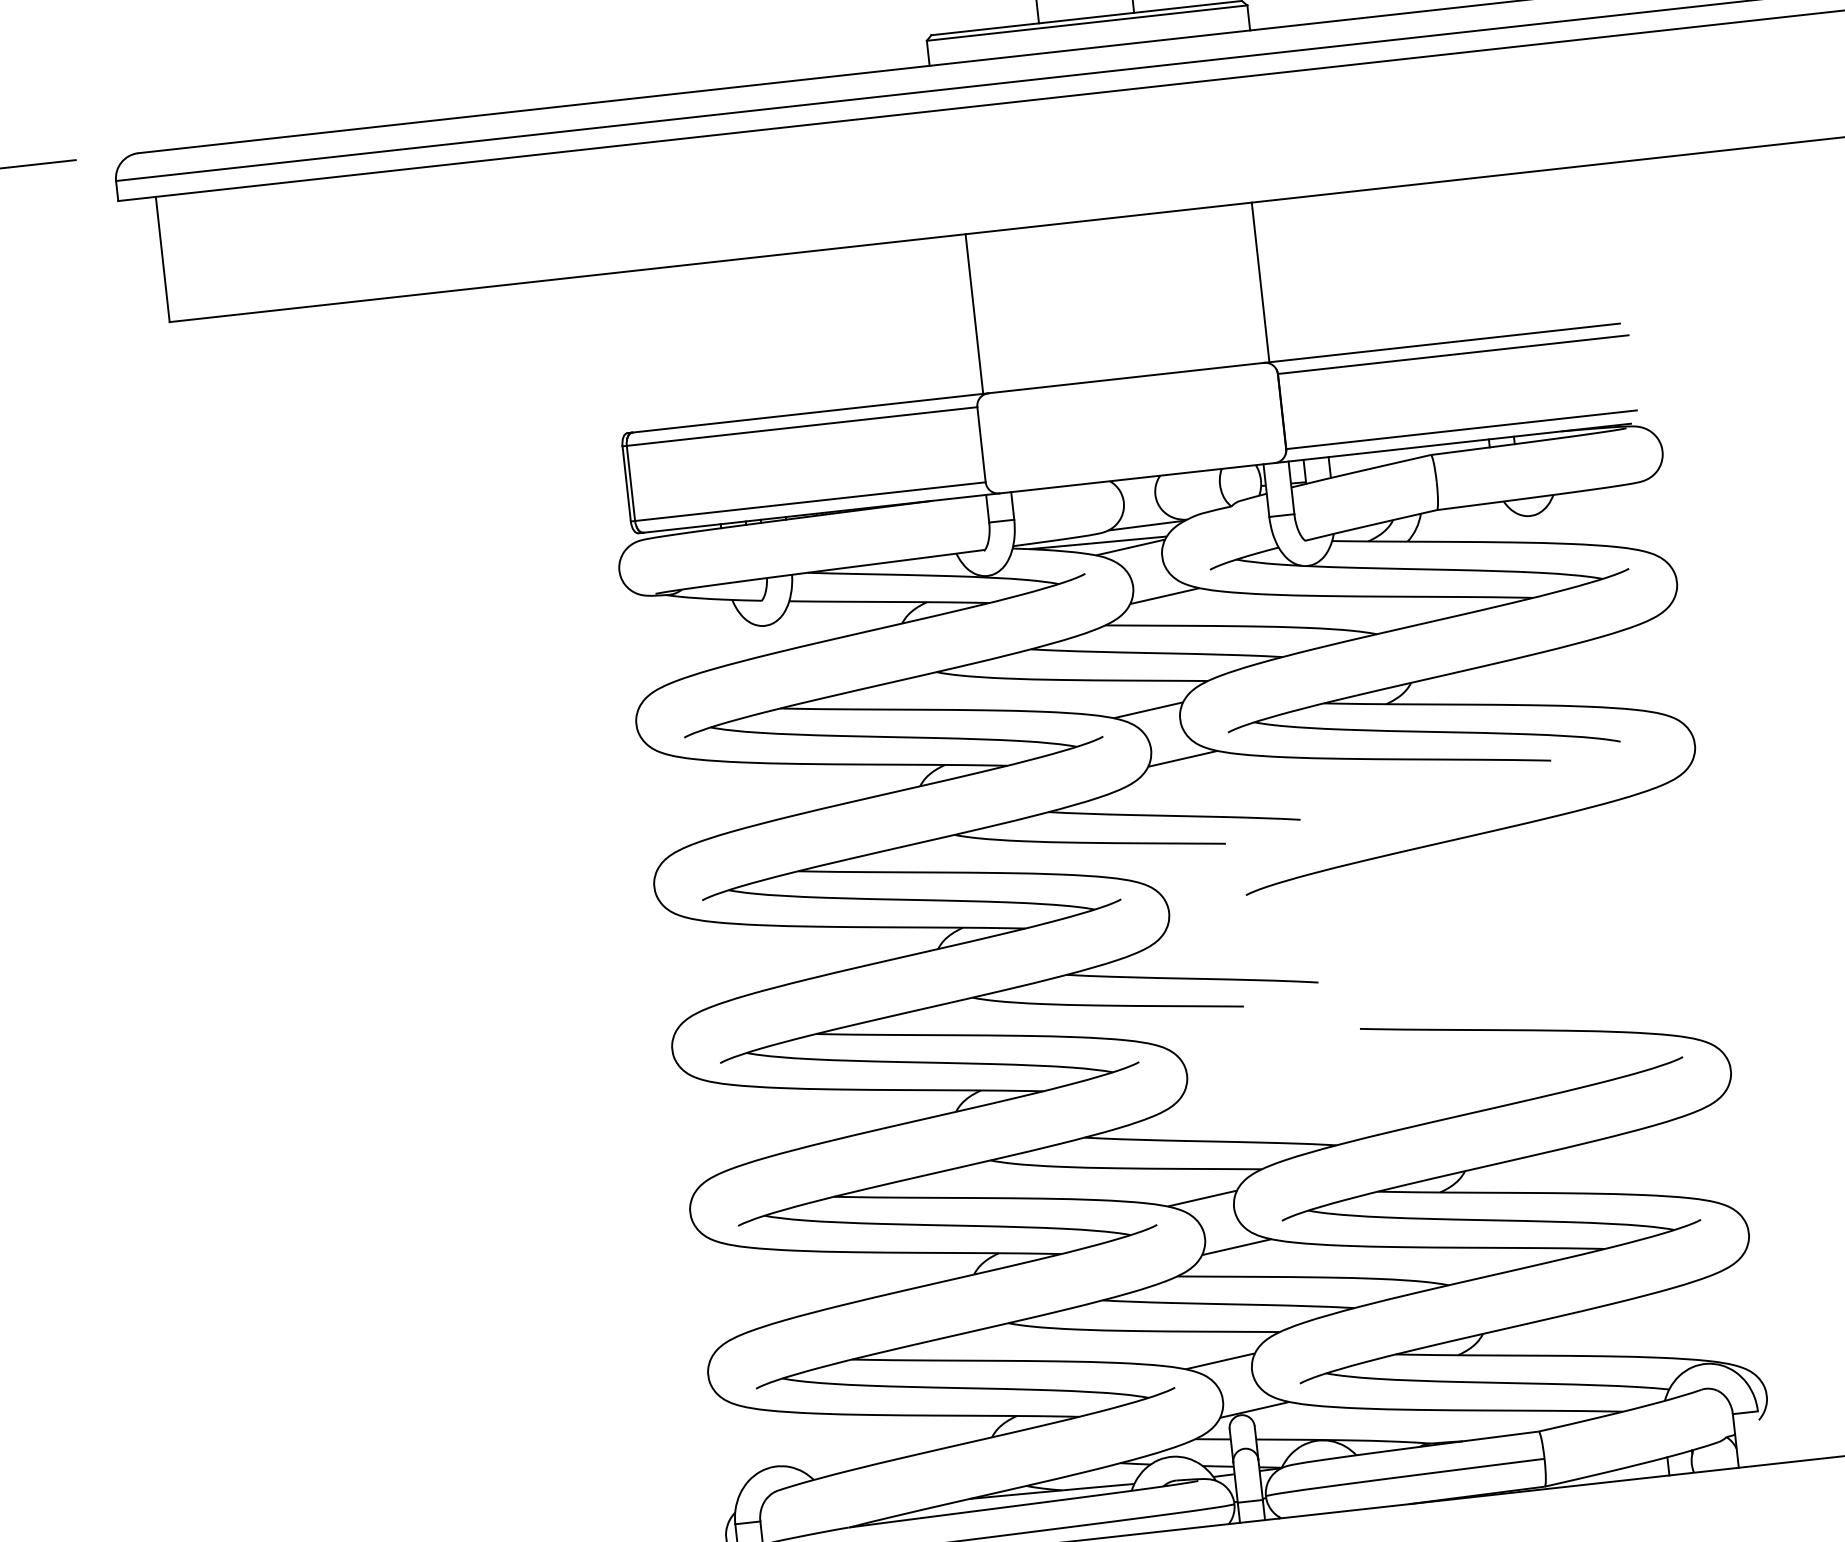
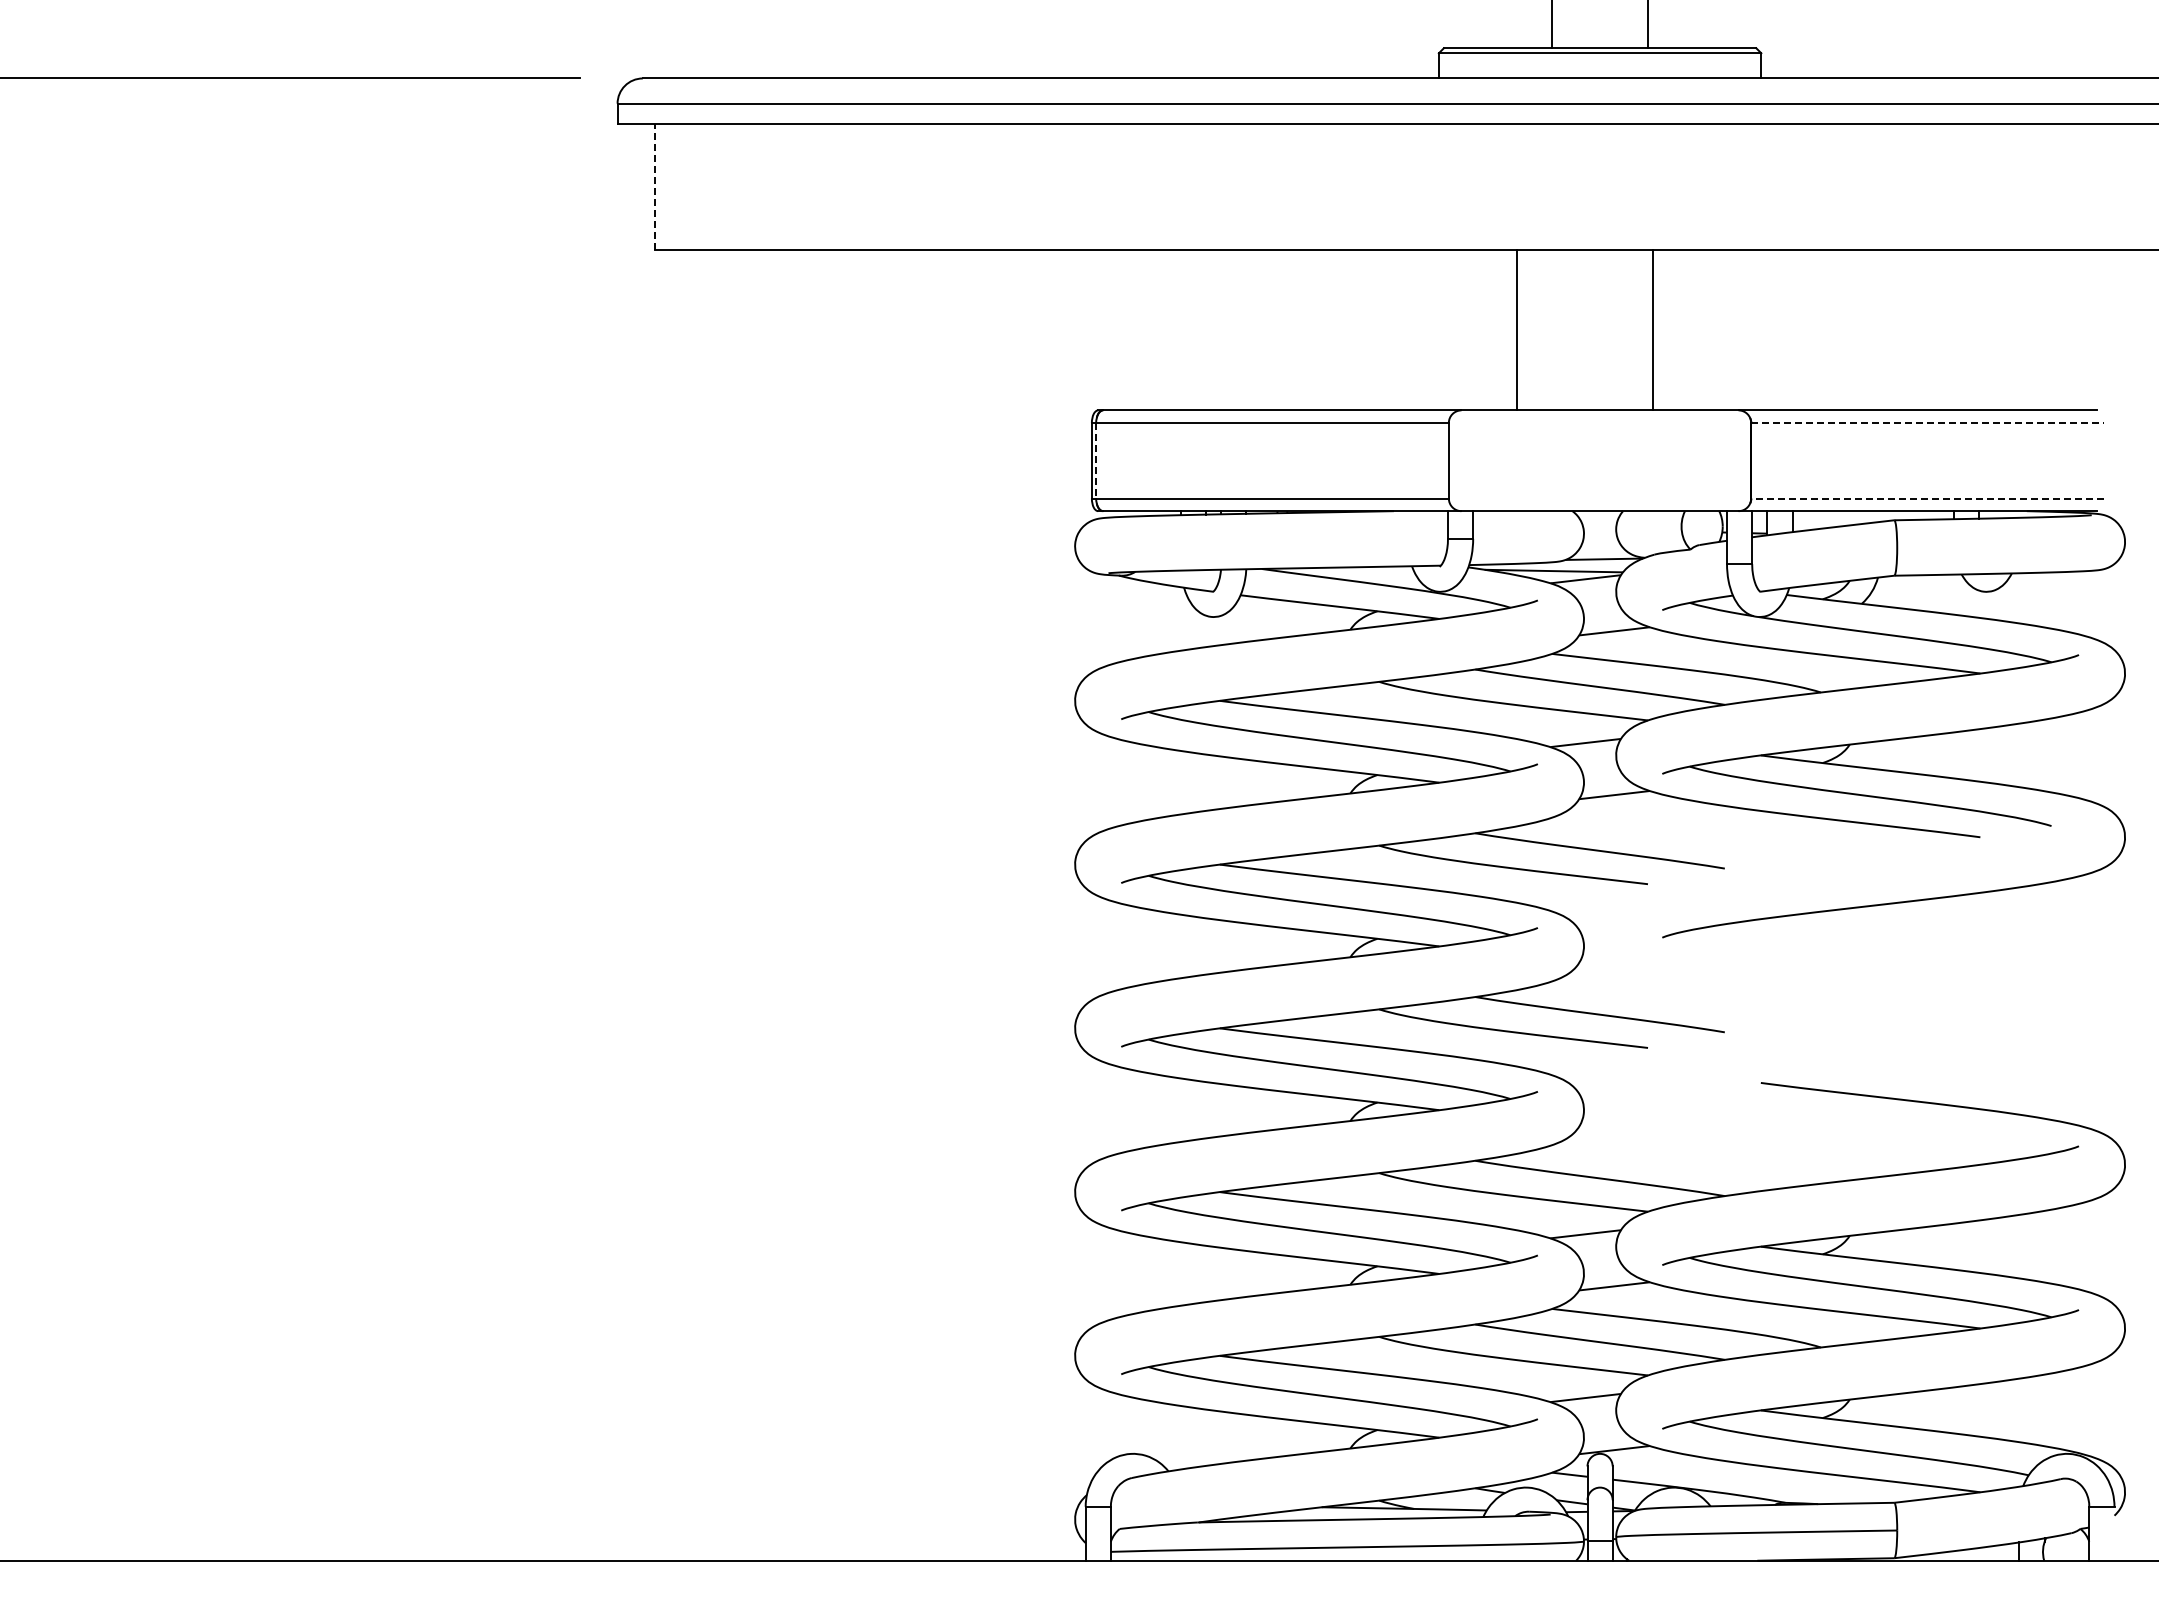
line: (162, 259) -> (655, 186), solid -> dashed
line: (1260, 281) -> (1653, 329), moved
line: (974, 313) -> (1517, 329), moved
line: (1454, 354) -> (1928, 422), solid -> dashed
line: (1461, 429) -> (1927, 498), solid -> dashed
line: (631, 483) -> (1096, 460), solid -> dashed

